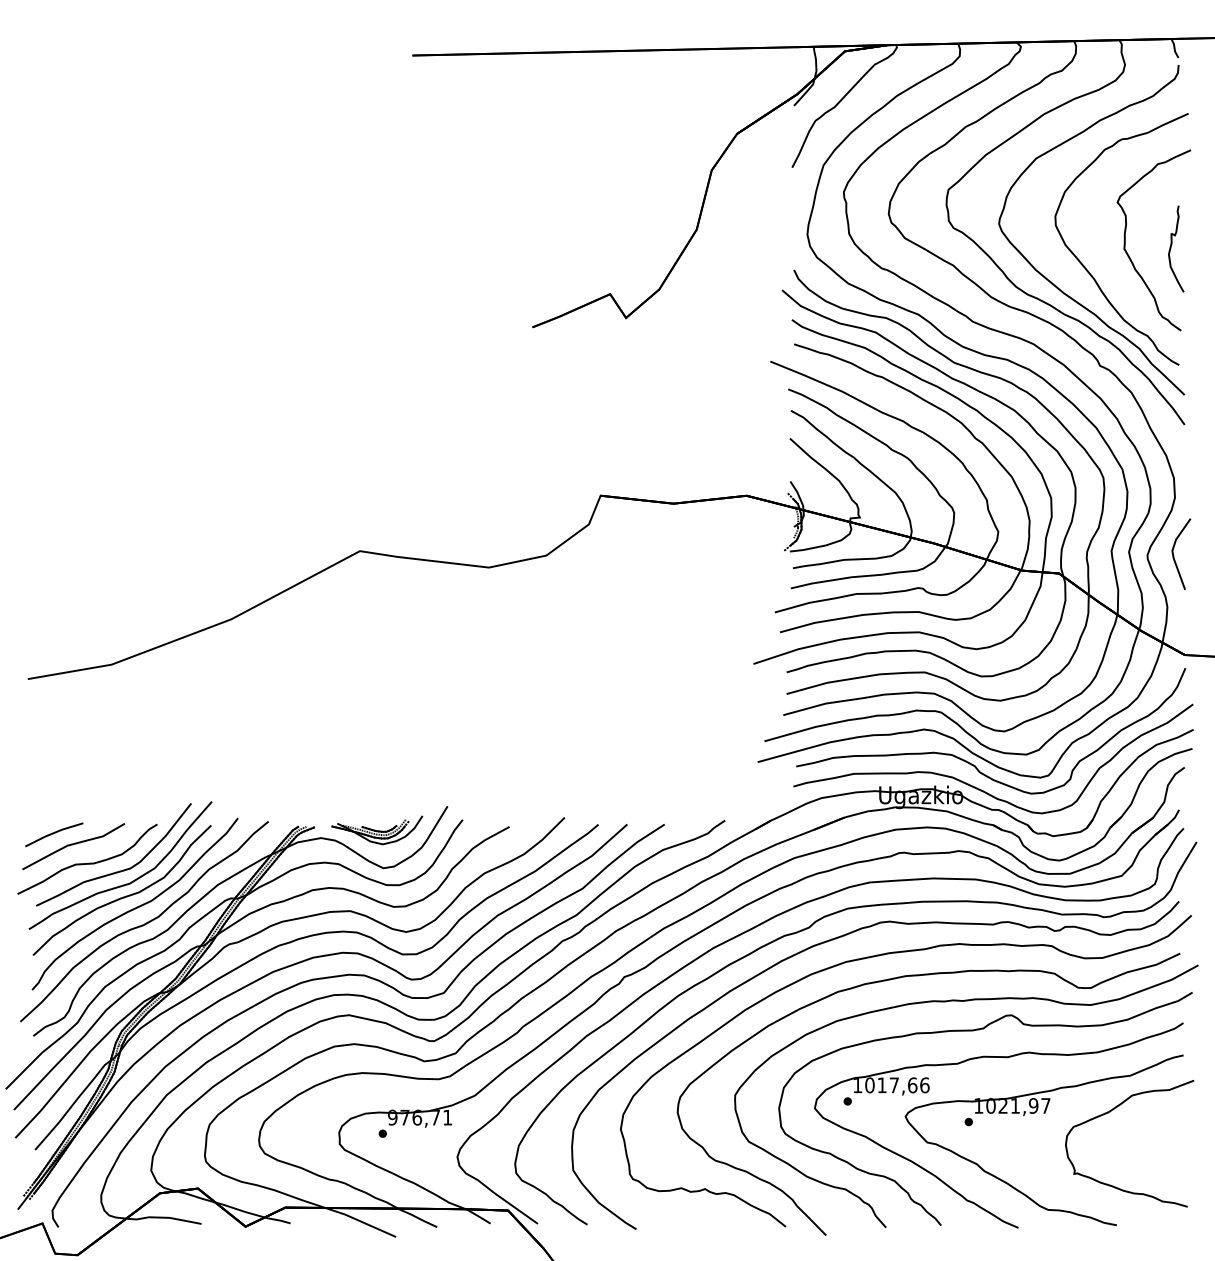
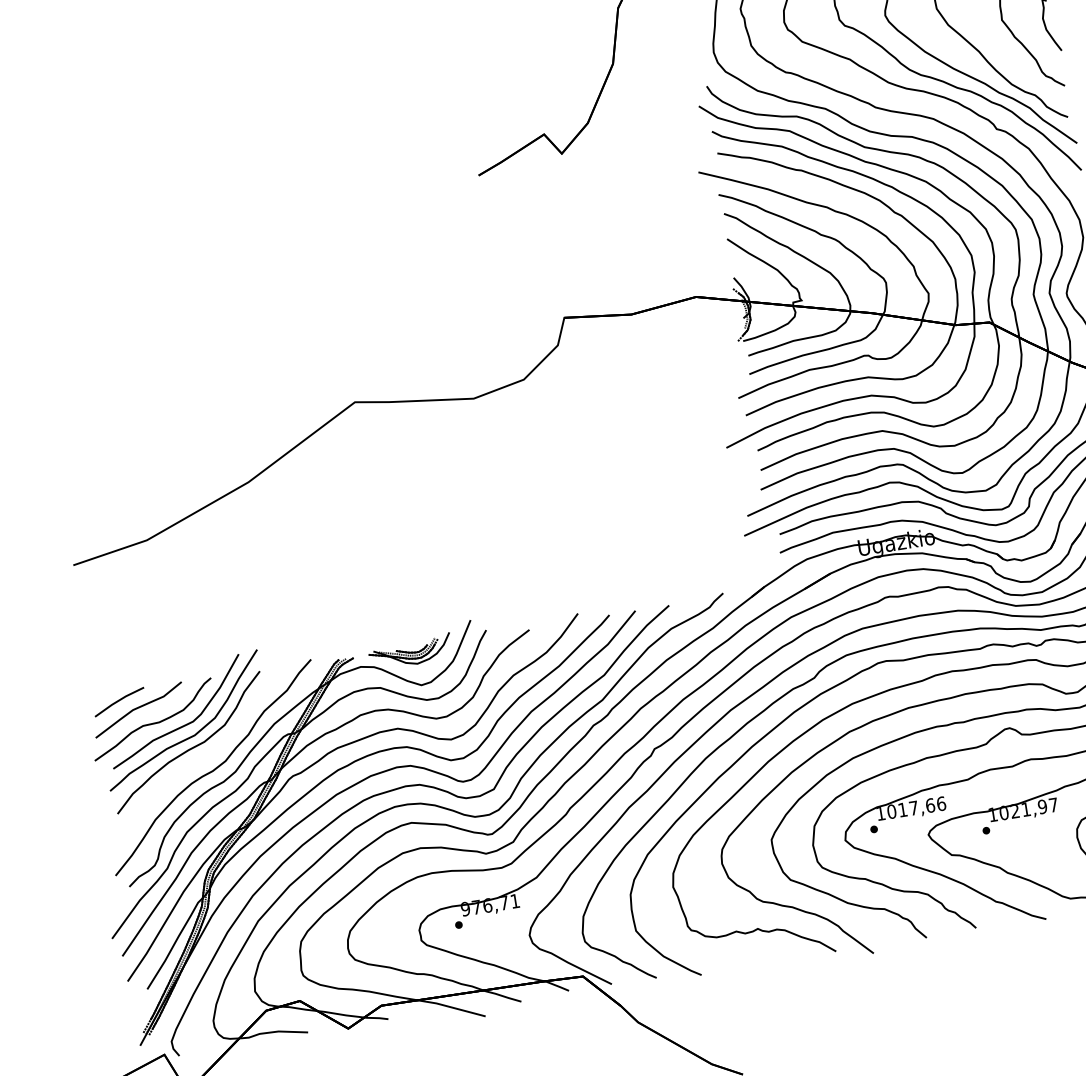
part: (134, 904) -> (201, 753), removed

